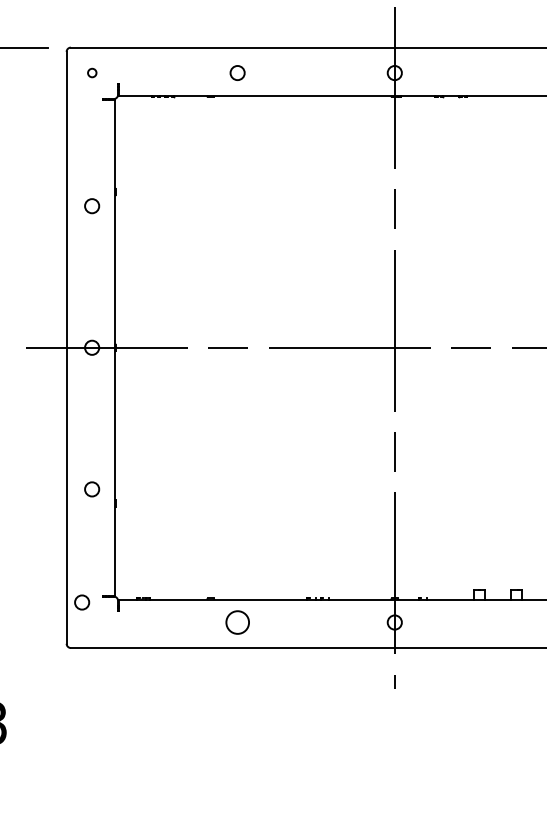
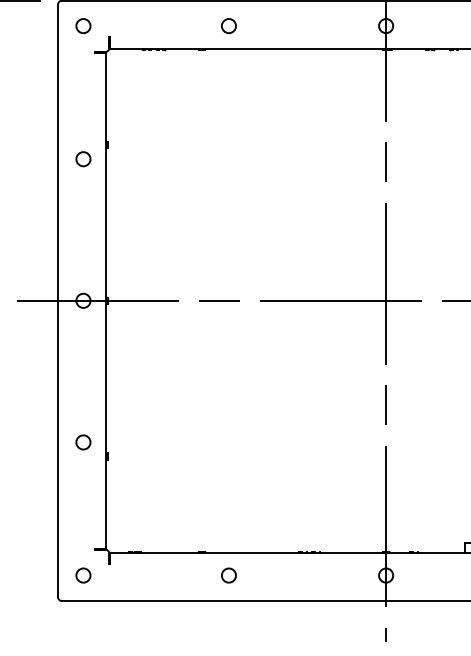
circle: (92, 72) -> (83, 25), size x1.67
circle: (82, 602) -> (83, 575), moved
circle: (237, 622) -> (228, 575), size x0.62

